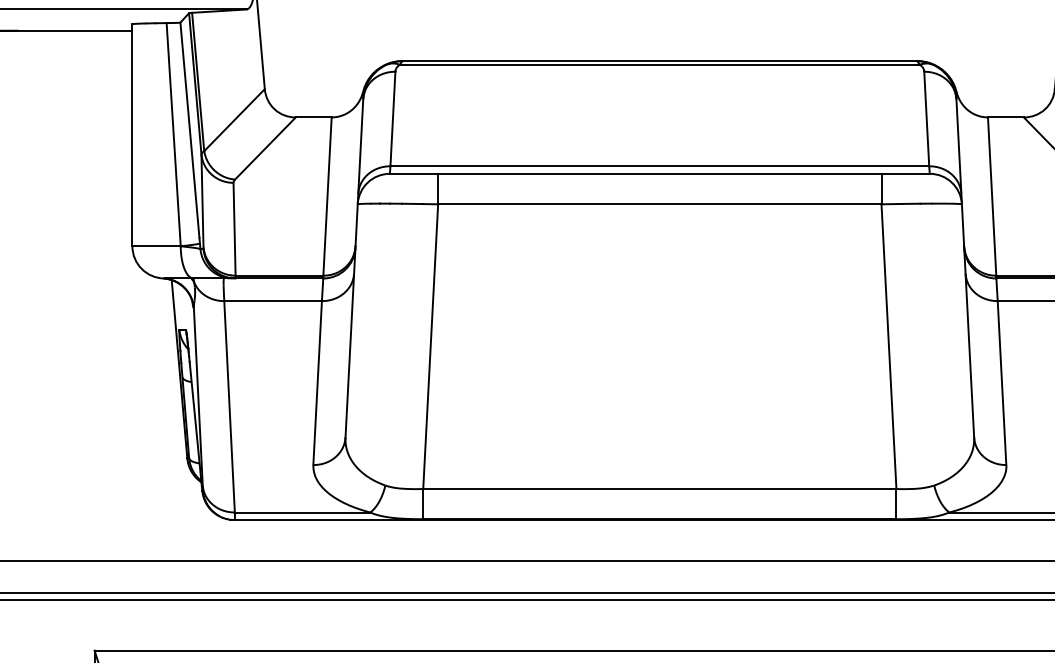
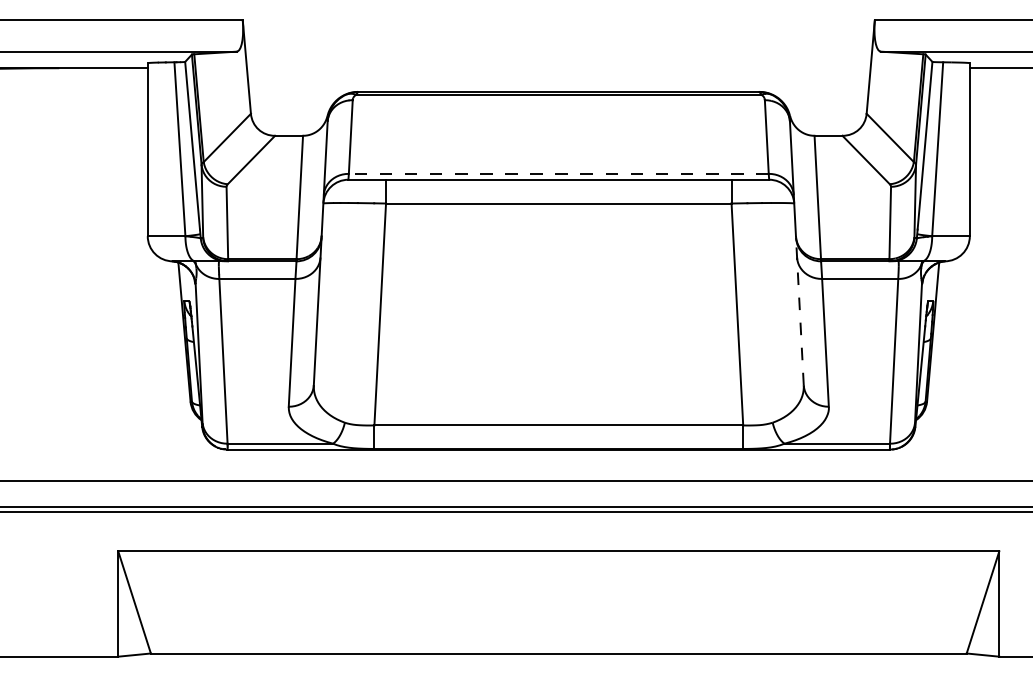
line: (659, 165) -> (558, 173), solid -> dashed
line: (968, 341) -> (799, 310), solid -> dashed

